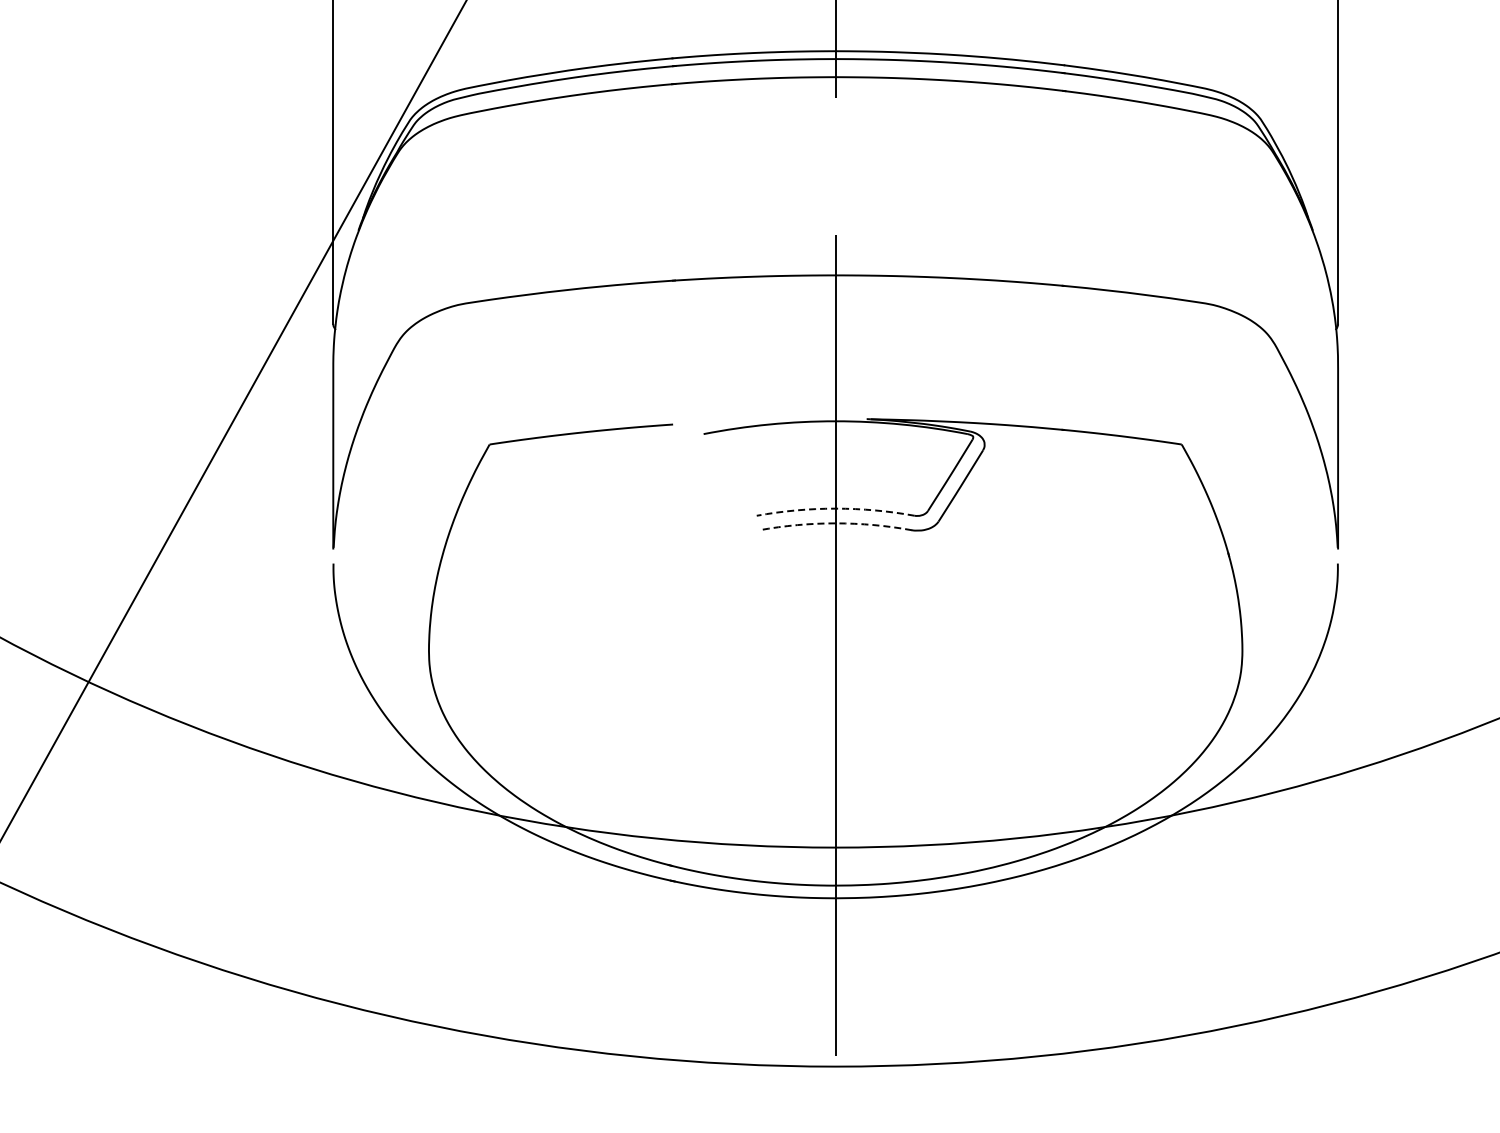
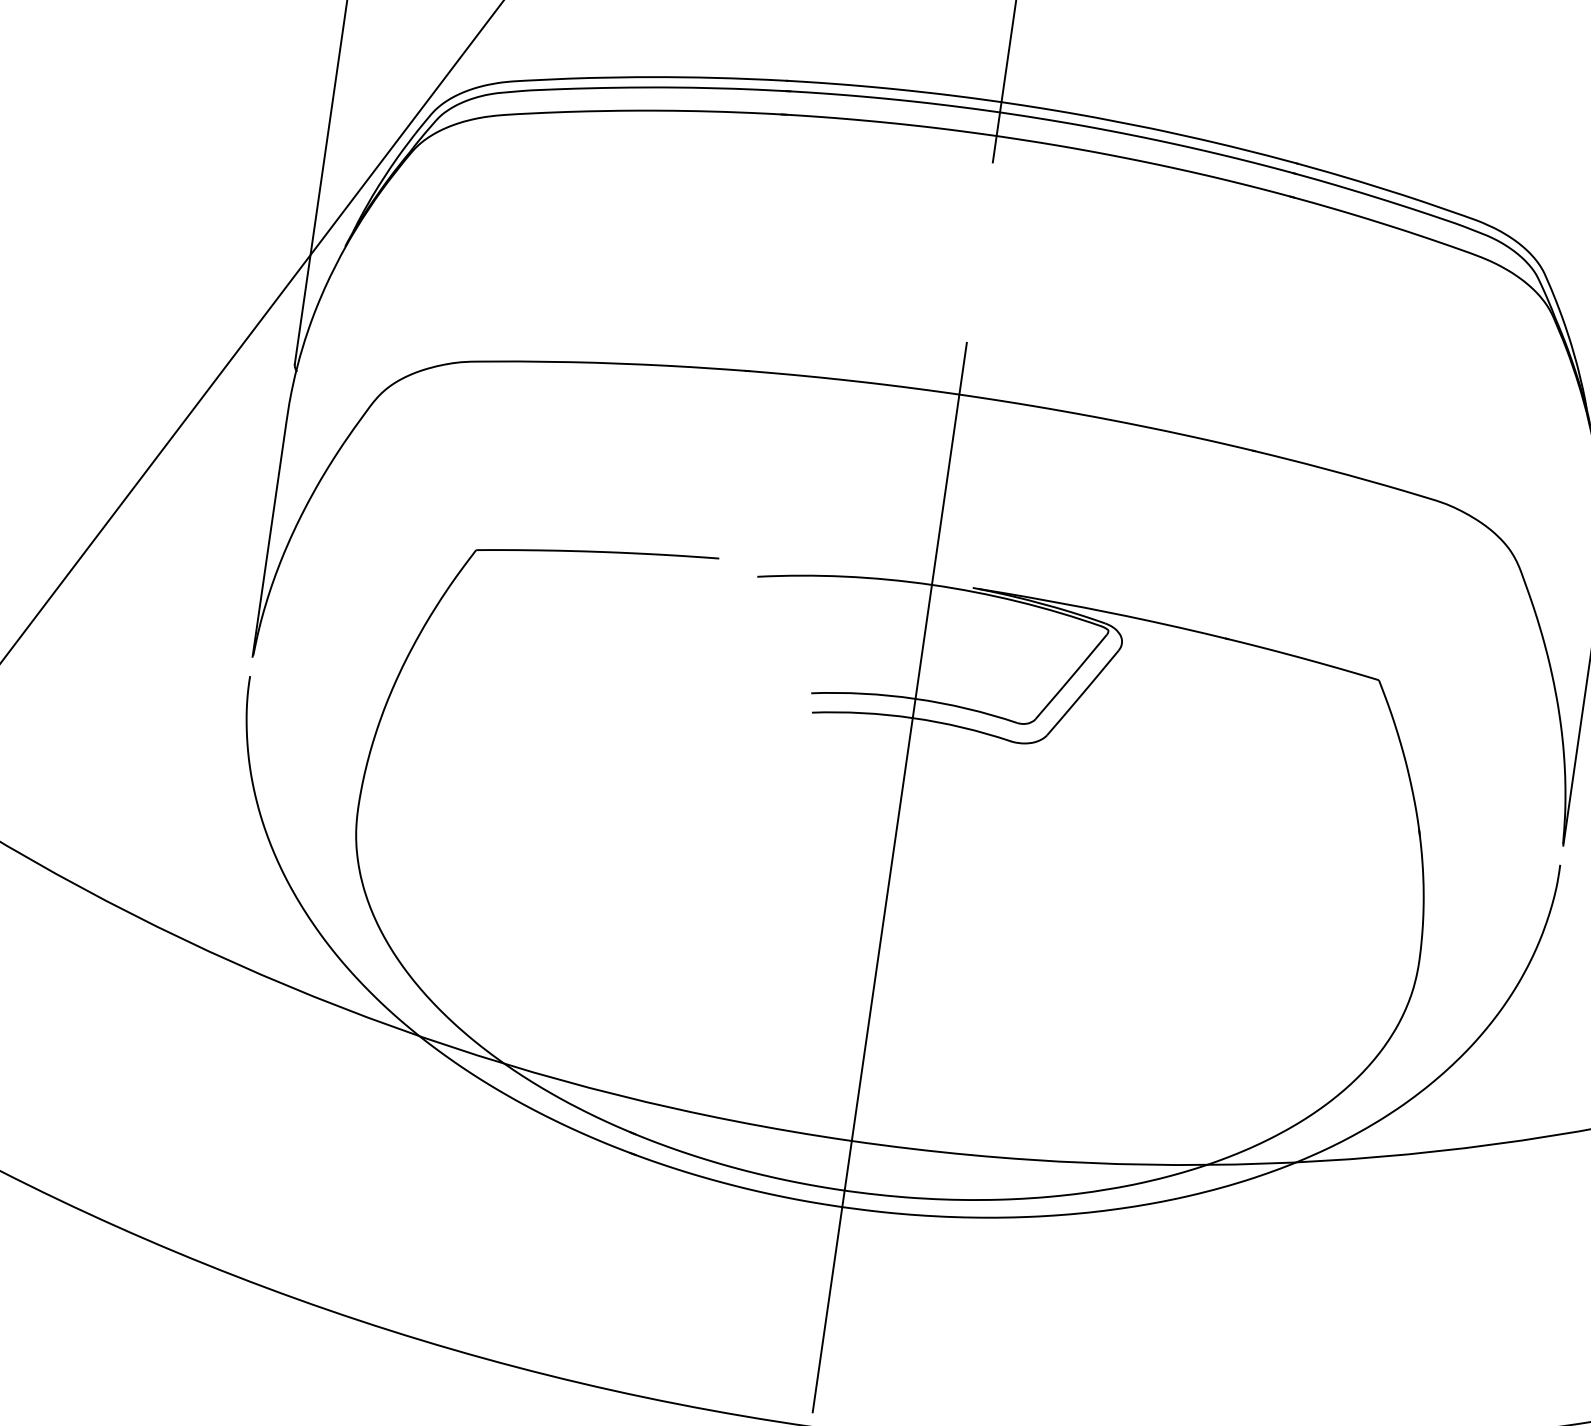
arc: (835, 508) -> (915, 698), dashed -> solid
arc: (835, 523) -> (912, 718), dashed -> solid

